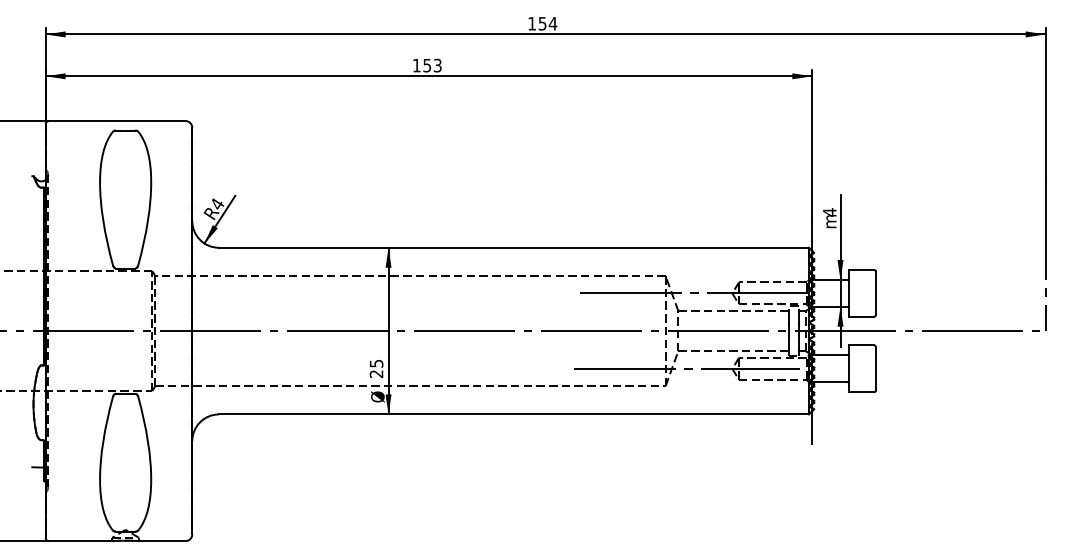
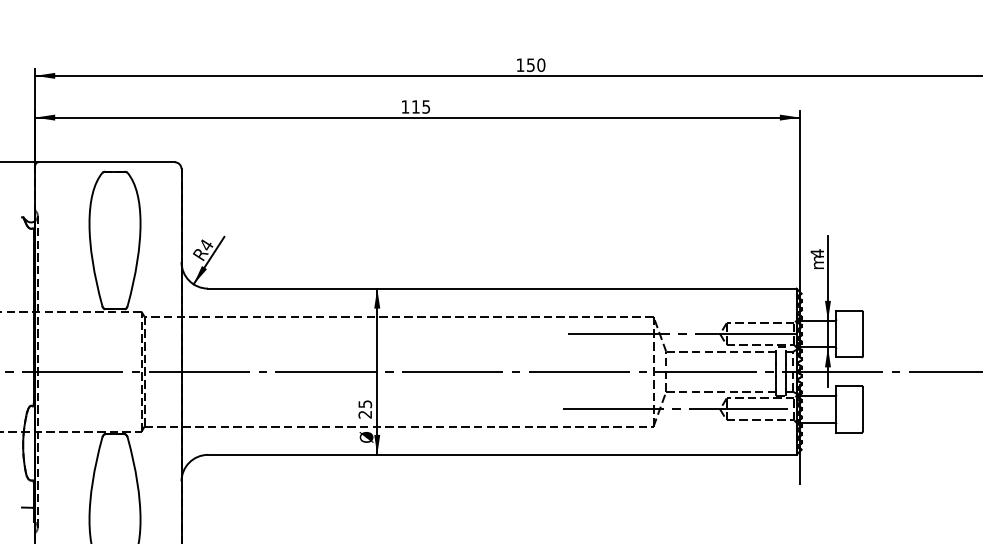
text: (552, 23) -> (540, 64), 154 -> 150
text: (432, 65) -> (421, 106), 153 -> 115

